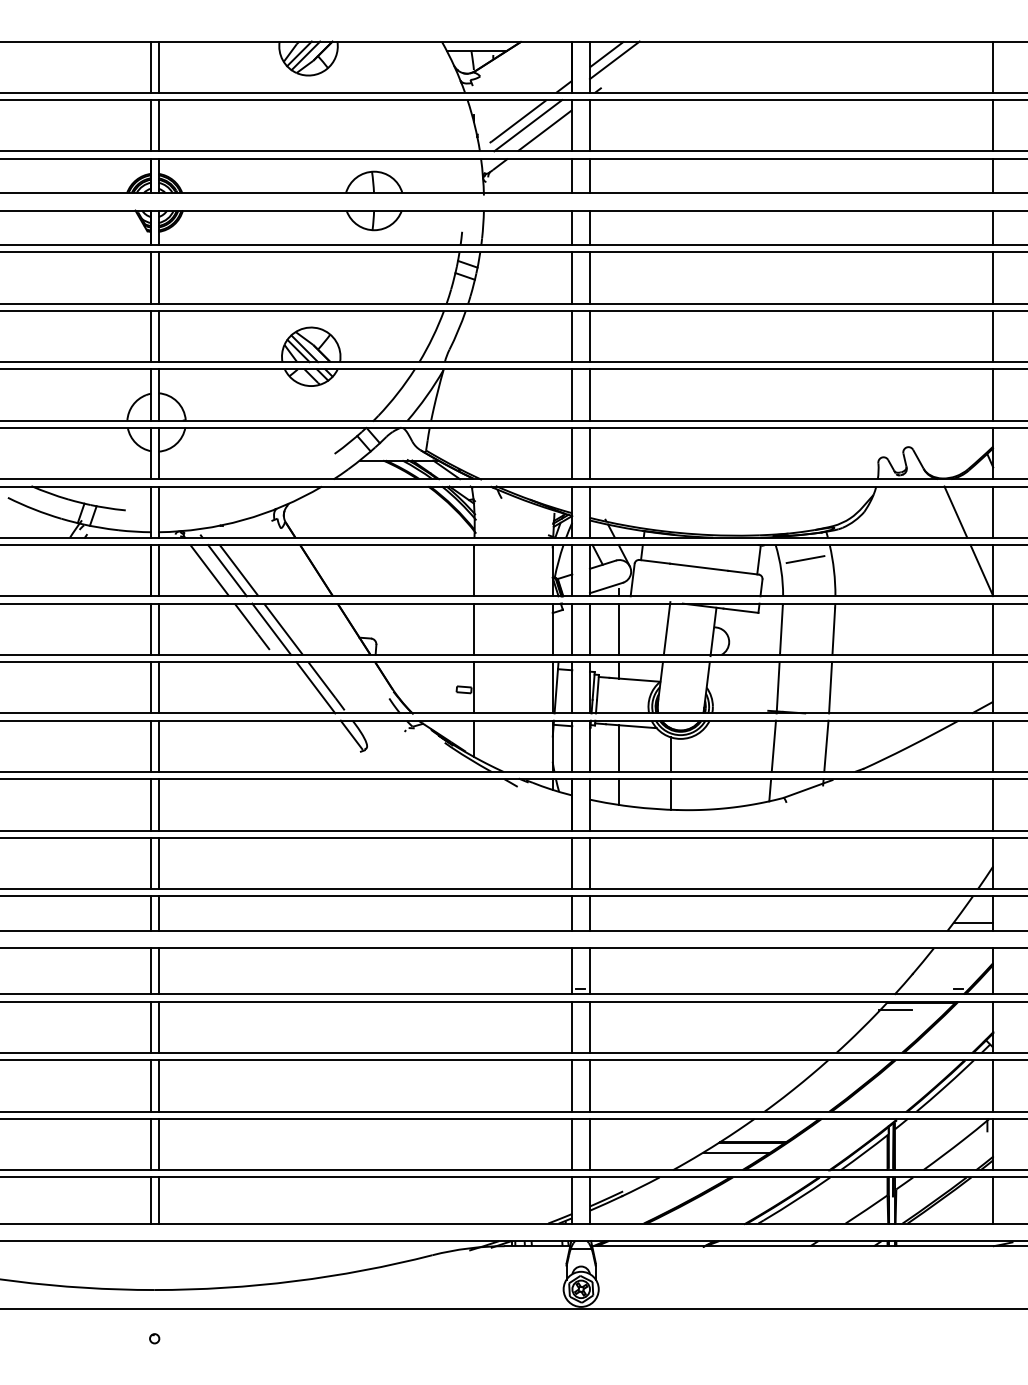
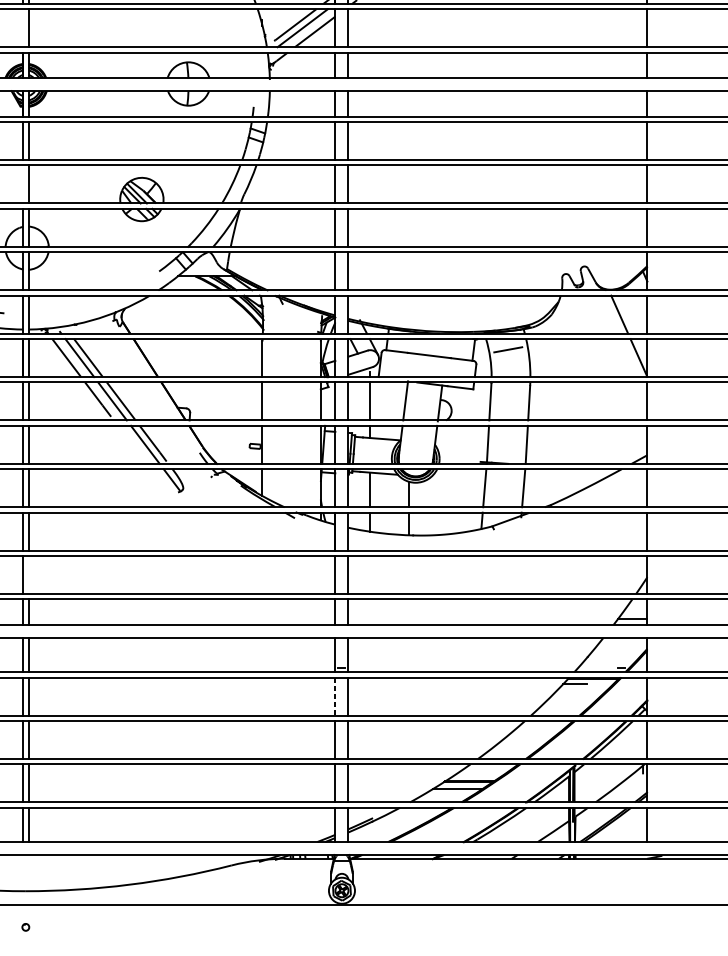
line: (151, 125) -> (23, 28), removed
line: (151, 336) -> (23, 184), removed
line: (158, 863) -> (28, 575), removed
line: (572, 1027) -> (335, 696), solid -> dashed

